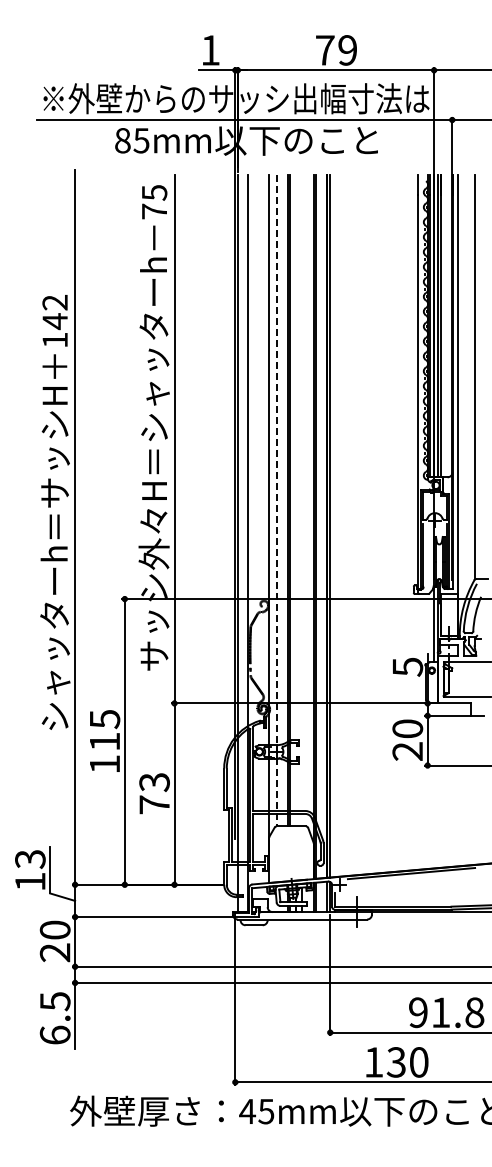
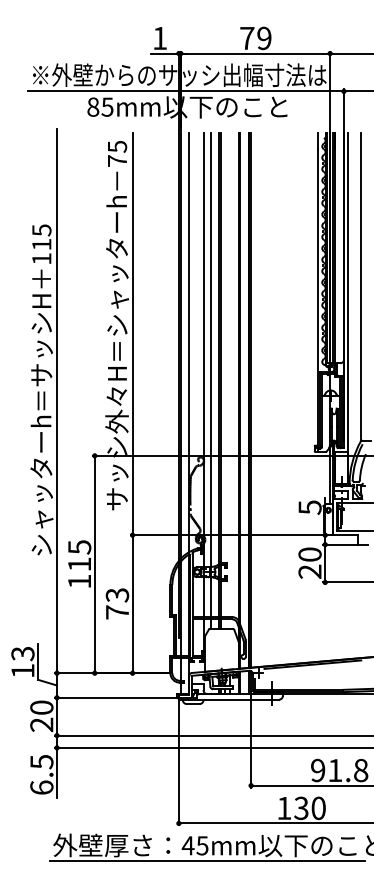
text: (54, 312) -> (41, 237), 142 -> 115
line: (277, 500) -> (210, 380), dashed -> solid
line: (272, 1131) -> (207, 860), added

